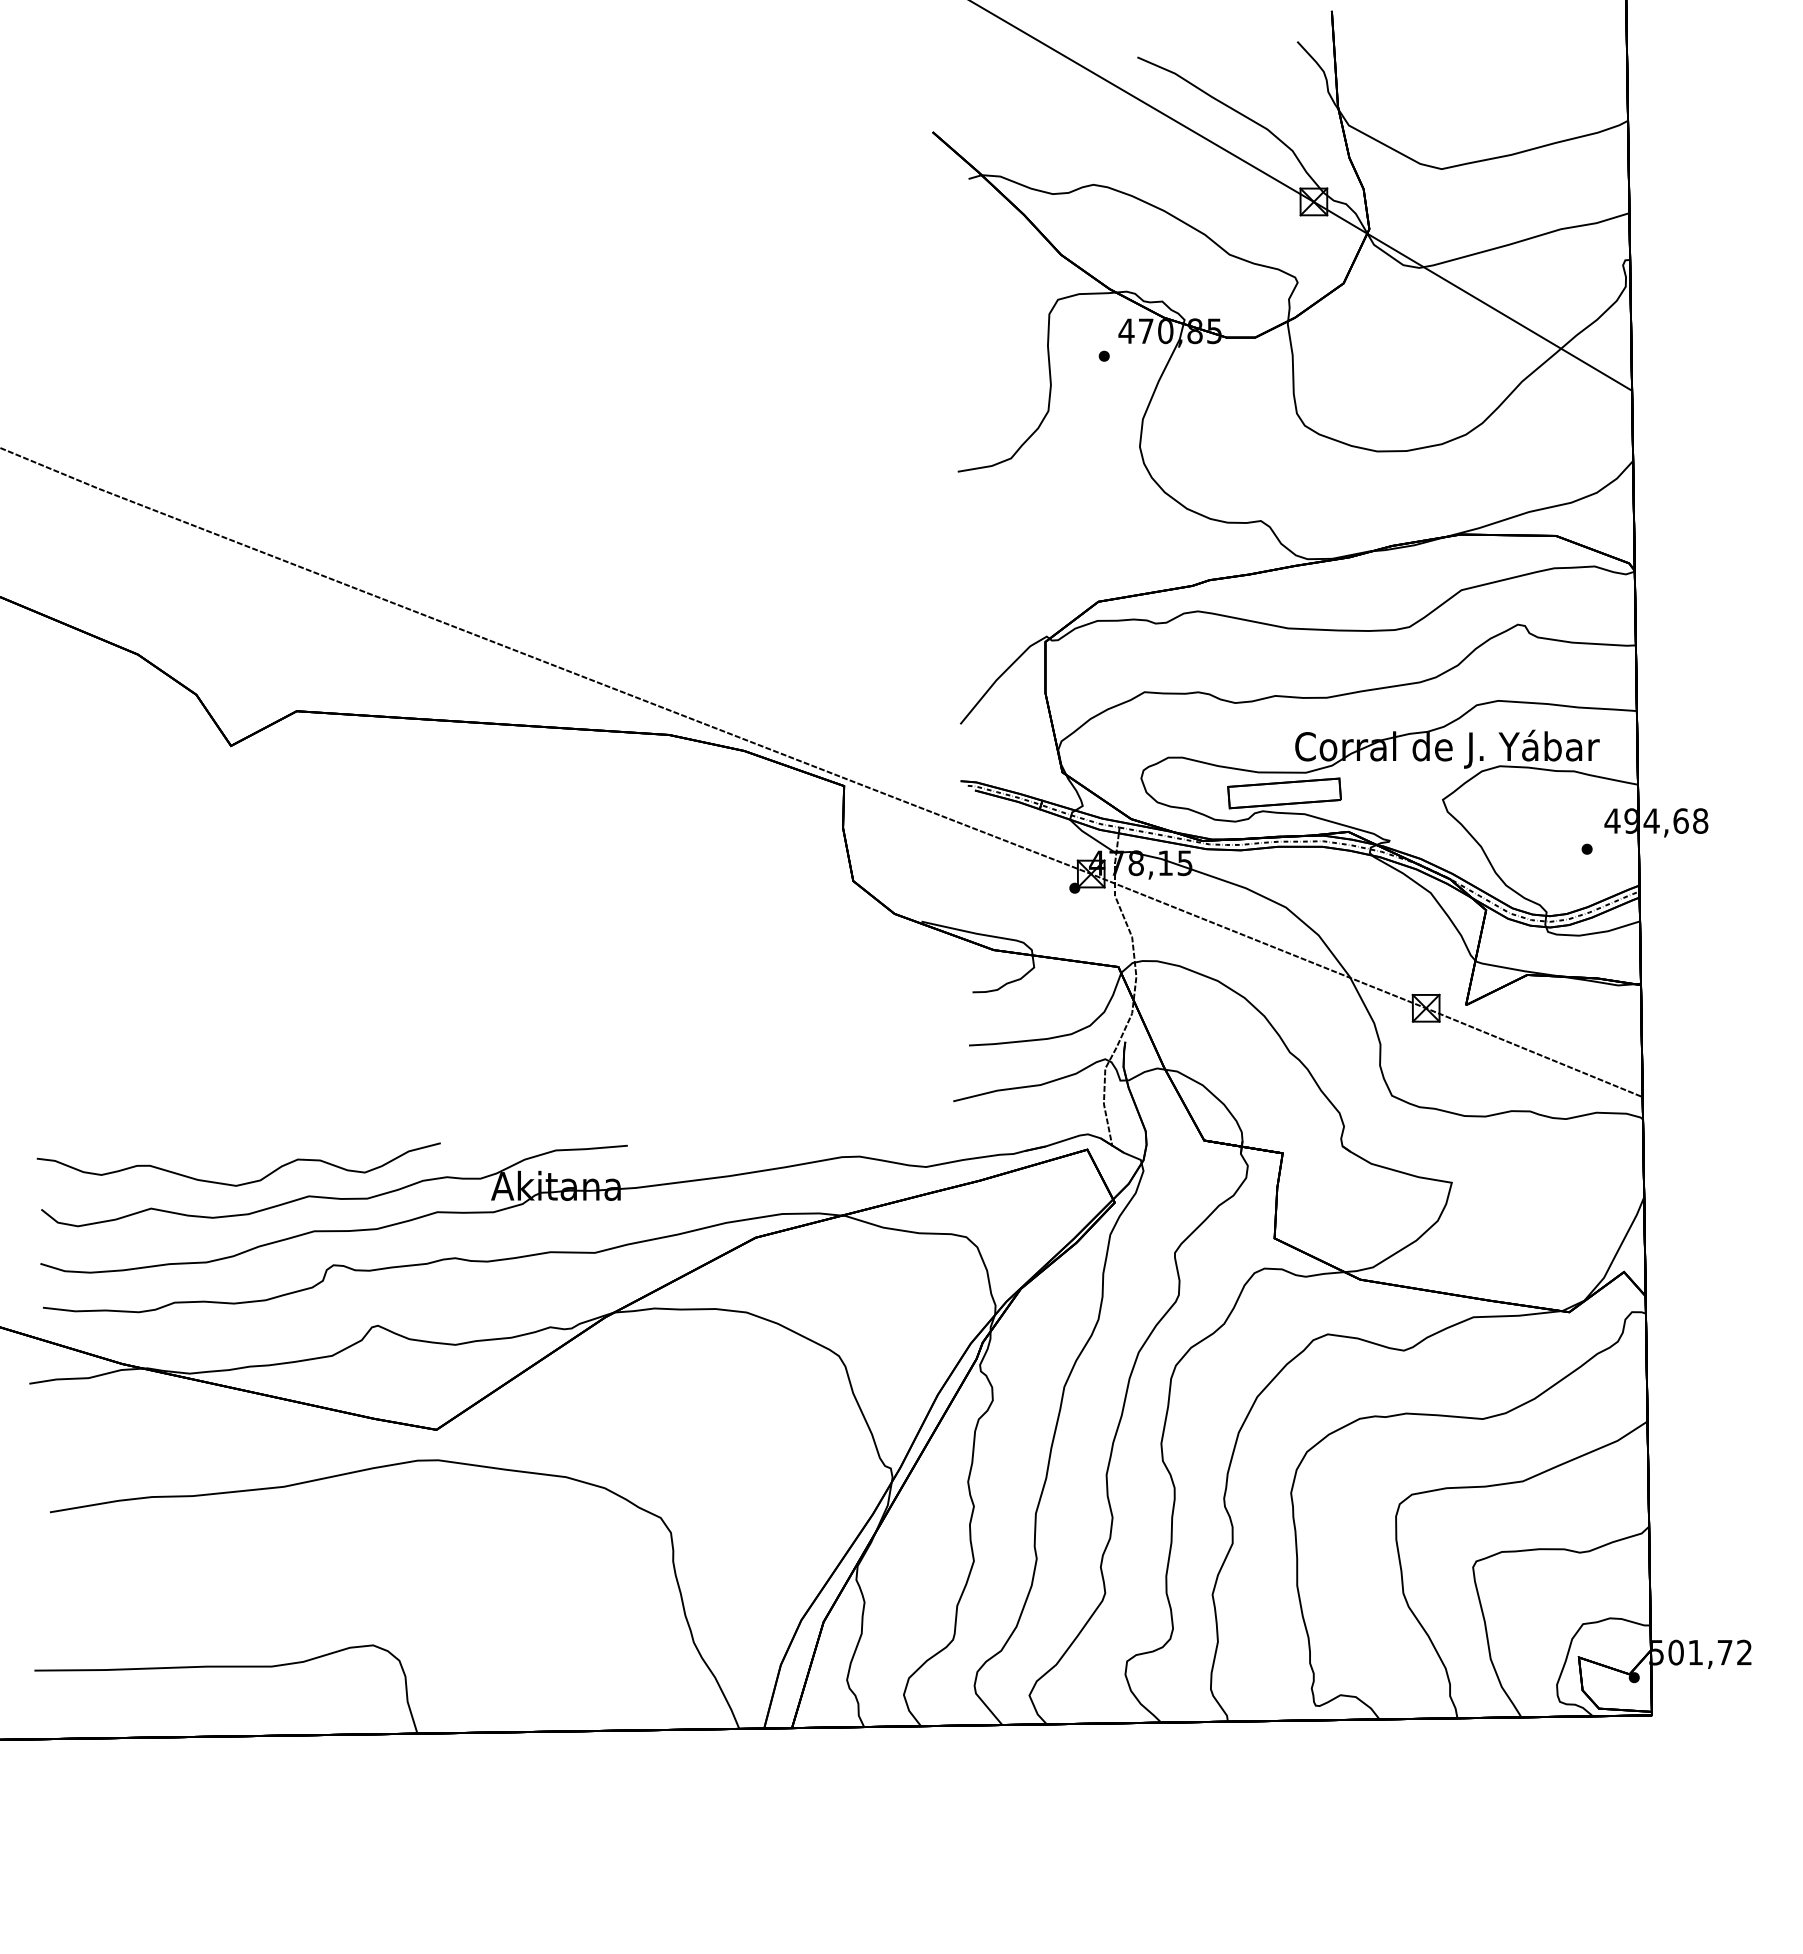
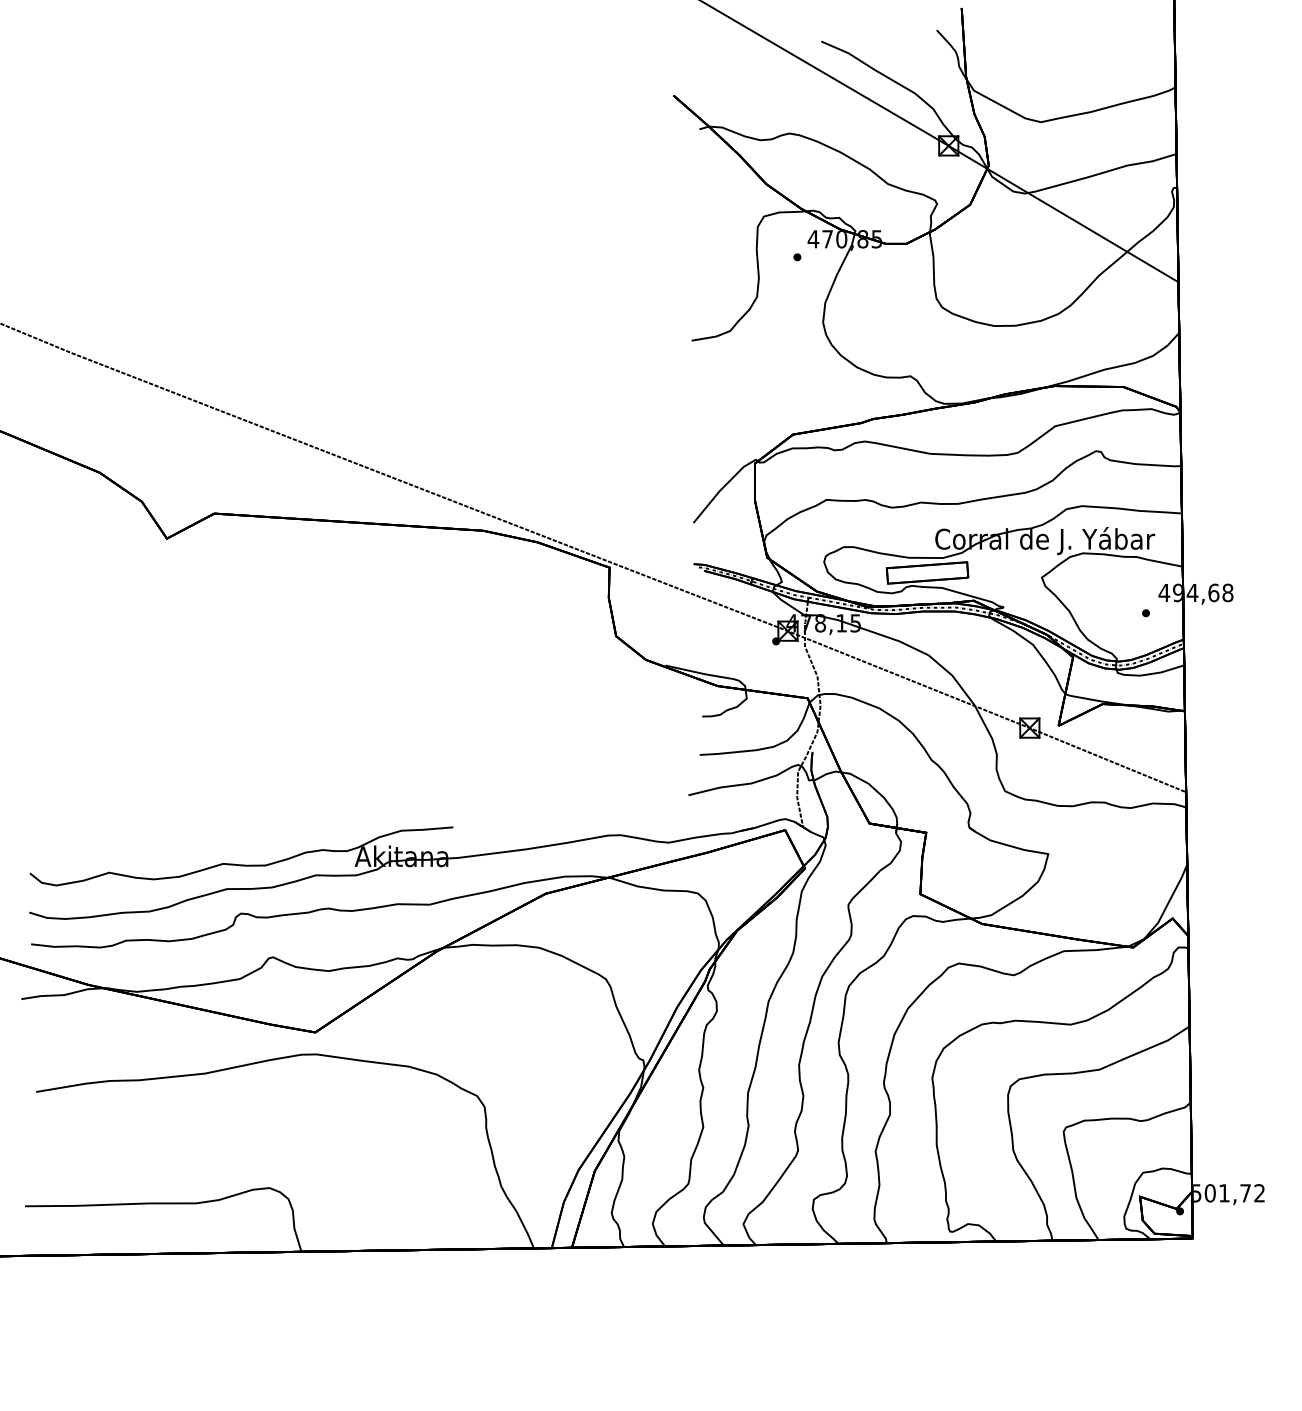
curve: (241, 1183) -> (174, 854), removed

